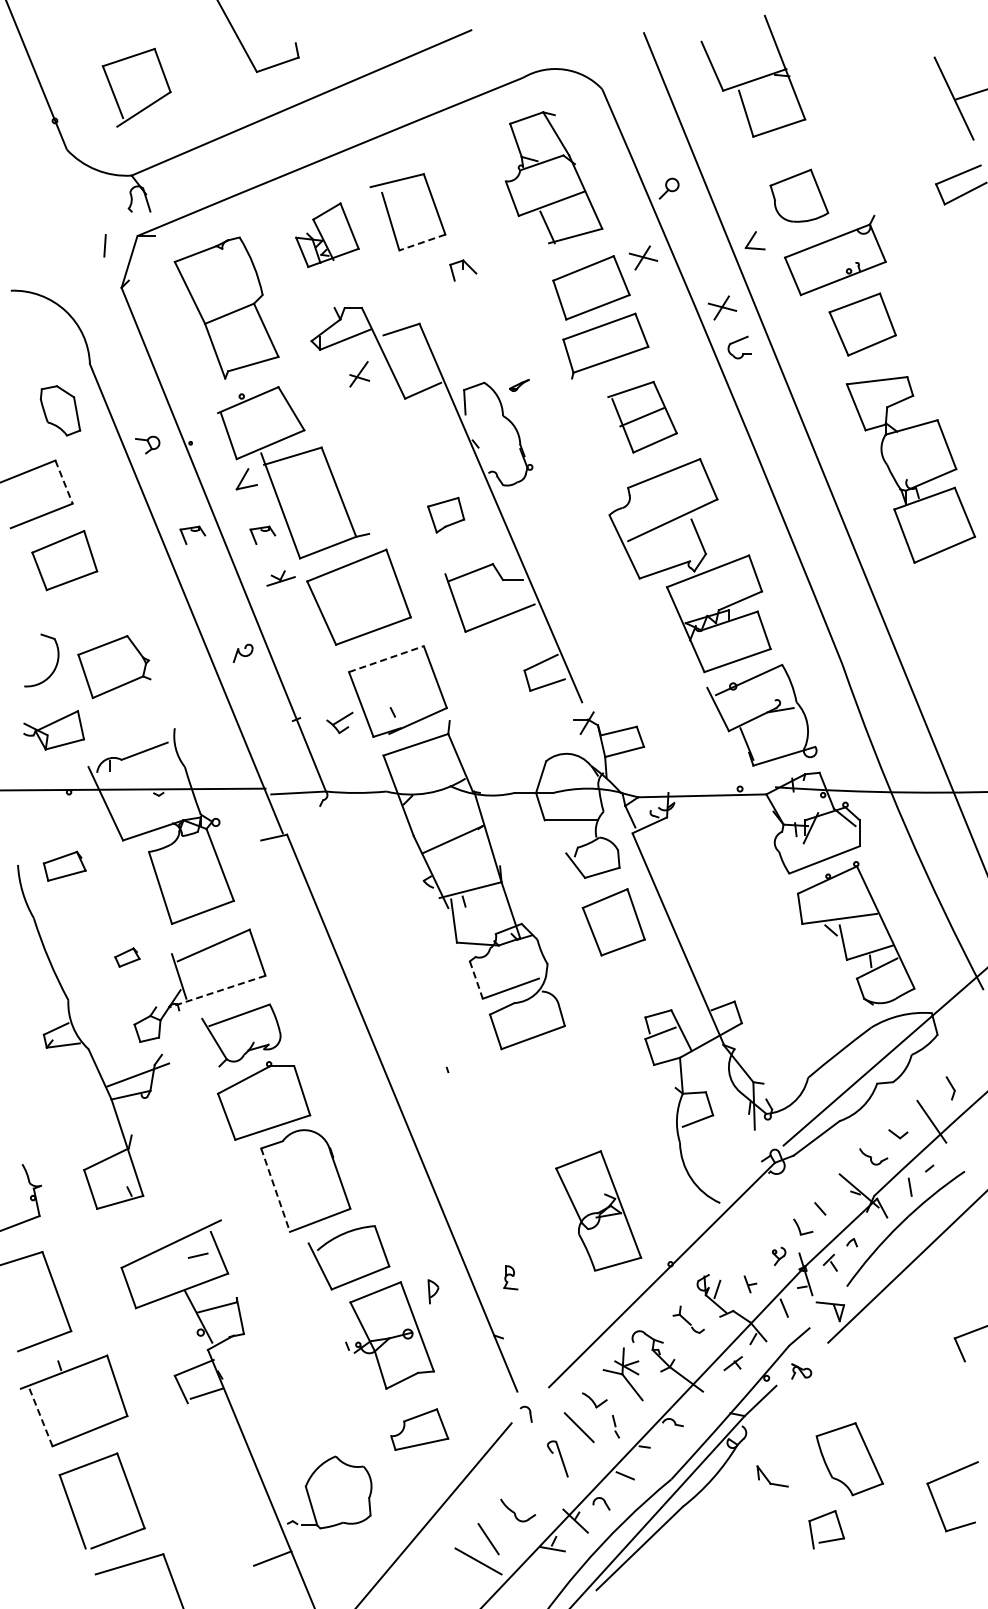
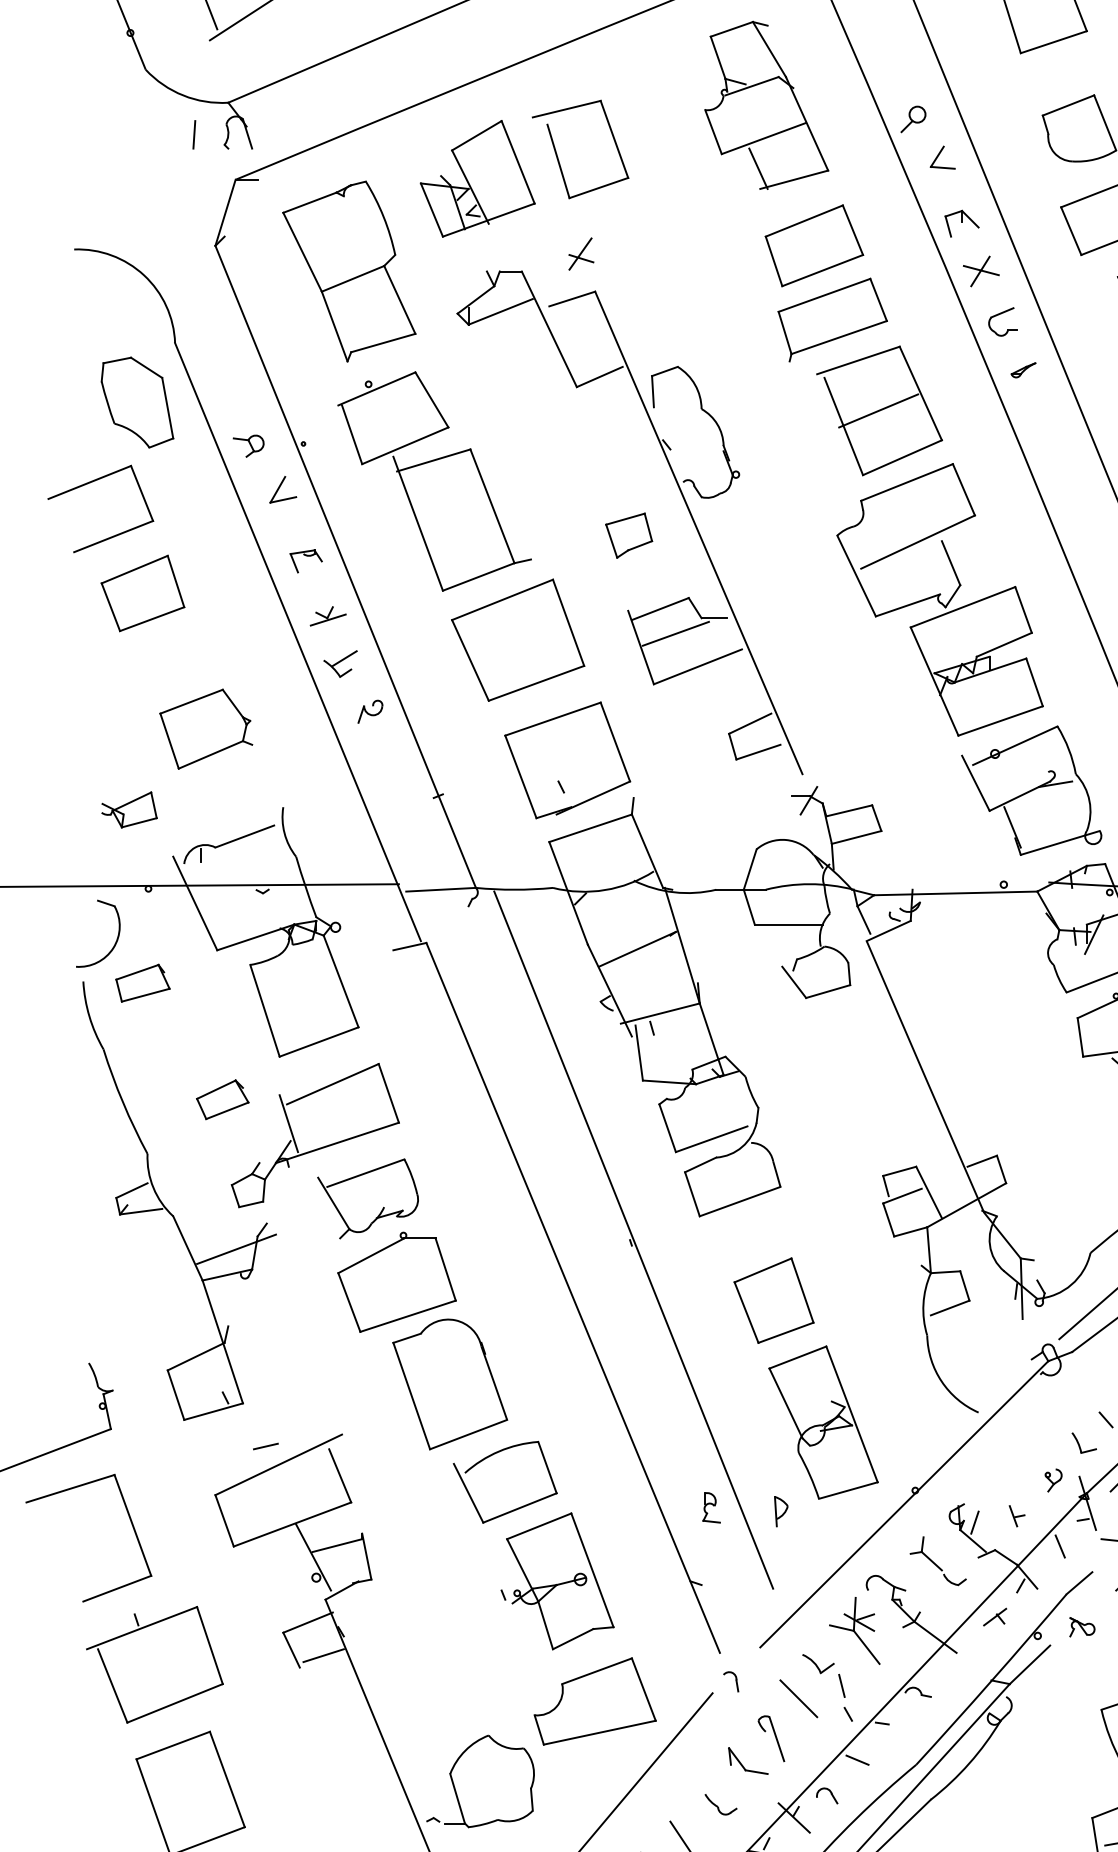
part: (327, 234) -> (477, 177), size x1.43
part: (754, 240) -> (941, 157), moved
line: (421, 242) -> (597, 187), dashed -> solid
line: (104, 245) -> (193, 134), moved
part: (643, 257) -> (880, 207), removed
part: (463, 270) -> (962, 223), moved
part: (359, 374) -> (581, 254), moved
part: (519, 385) -> (1023, 370), moved
part: (60, 410) -> (137, 402), size x1.43
part: (642, 416) -> (879, 409), size x1.43
part: (246, 479) -> (282, 490), moved
line: (64, 482) -> (142, 493), dashed -> solid
part: (262, 534) -> (395, 560), removed
part: (280, 578) -> (327, 616), moved
line: (482, 591) -> (675, 632), added
line: (386, 659) -> (553, 719), dashed -> solid
part: (54, 667) -> (114, 942), moved
part: (339, 722) -> (340, 663), moved
part: (54, 730) -> (129, 810), size x0.71
part: (613, 922) -> (773, 1300), moved
part: (127, 957) -> (222, 1099), size x1.67
line: (476, 980) -> (667, 1128), dashed -> solid
line: (217, 991) -> (337, 1142), dashed -> solid
line: (449, 1067) -> (633, 1239), added
line: (275, 1190) -> (411, 1396), dashed -> solid
line: (197, 1255) -> (264, 1446), moved
part: (433, 1291) -> (781, 1511), moved
part: (688, 1319) -> (938, 1560), size x1.43
line: (41, 1417) -> (113, 1685), dashed -> solid
part: (615, 1426) -> (845, 1697), size x1.67
part: (419, 1429) -> (595, 1701), size x1.67
part: (772, 1476) -> (748, 1761), moved
part: (518, 1510) -> (721, 1804), size x0.71

